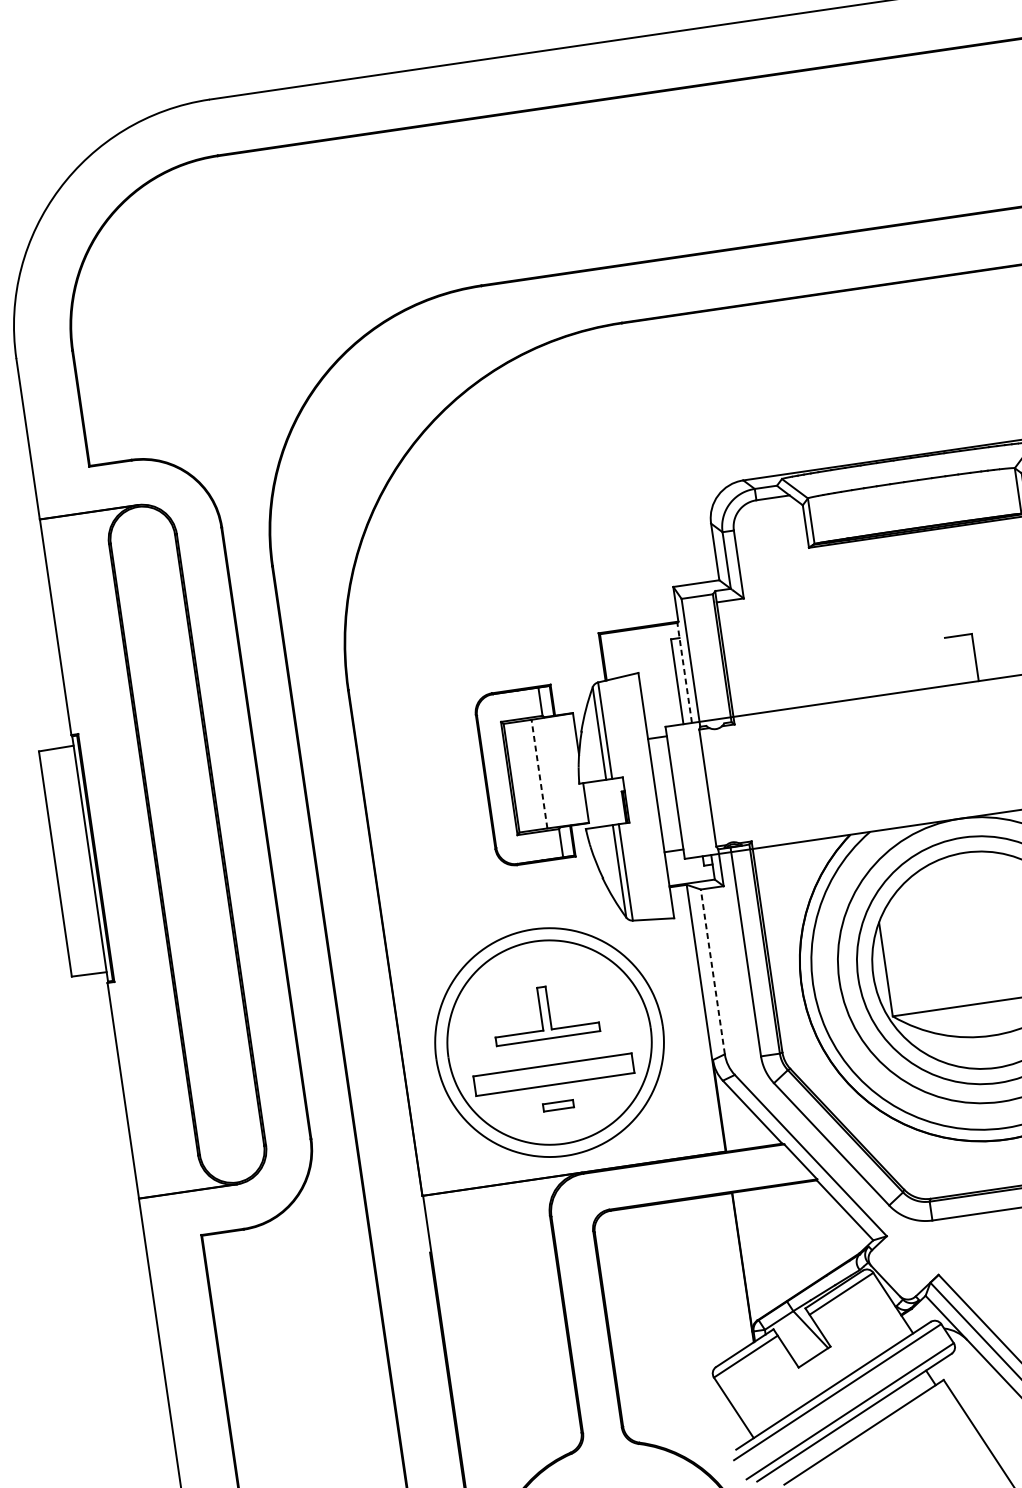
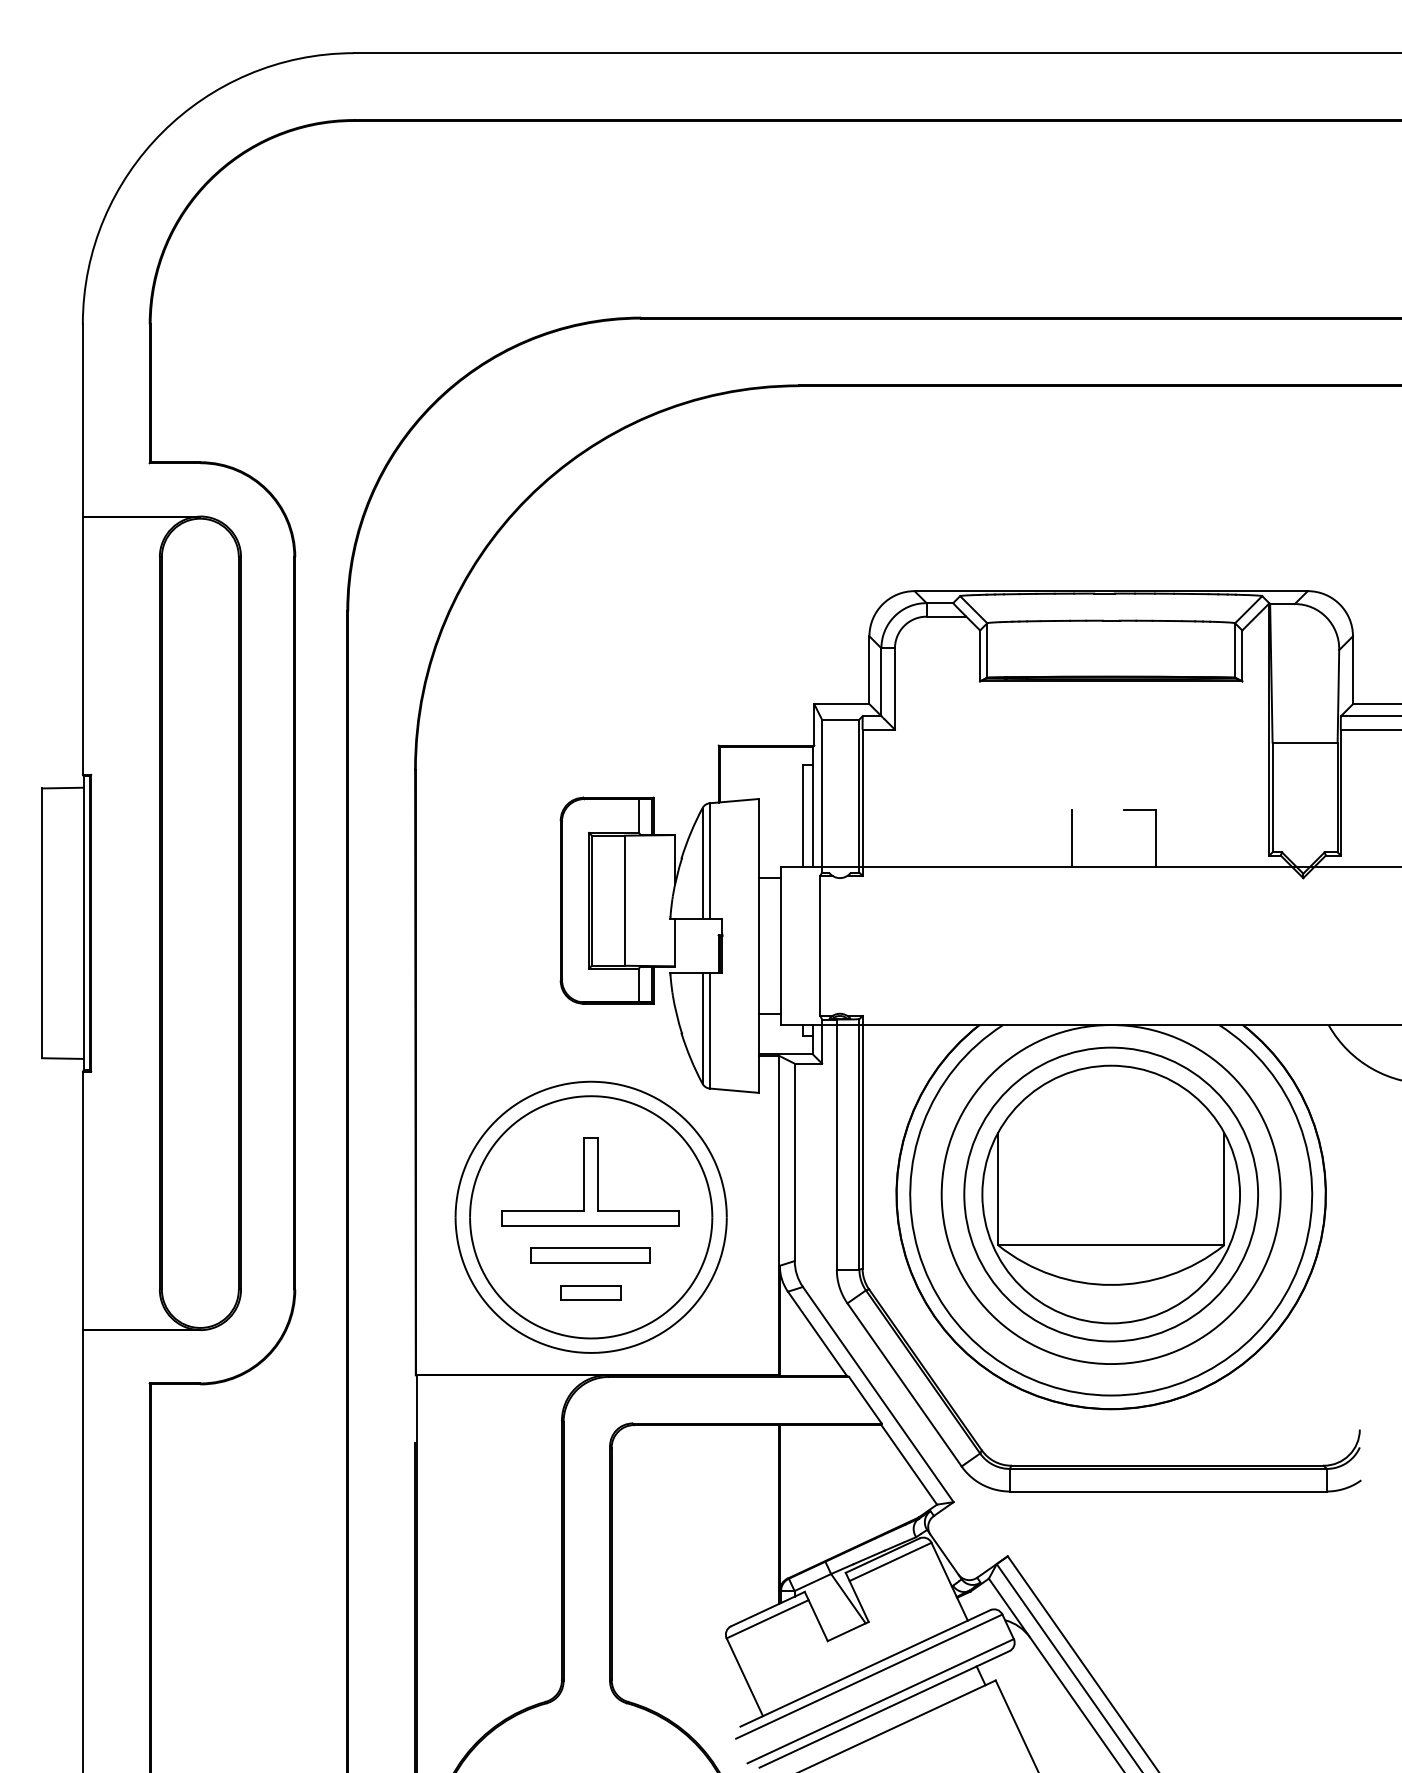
line: (905, 667) -> (1072, 838), added
line: (684, 672) -> (812, 806), dashed -> solid
line: (539, 773) -> (625, 900), dashed -> solid
line: (712, 972) -> (794, 1162), dashed -> solid
part: (544, 1012) -> (590, 1181), size x1.43
part: (553, 1074) -> (590, 1255), size x0.62
part: (558, 1105) -> (590, 1292), size x1.67

